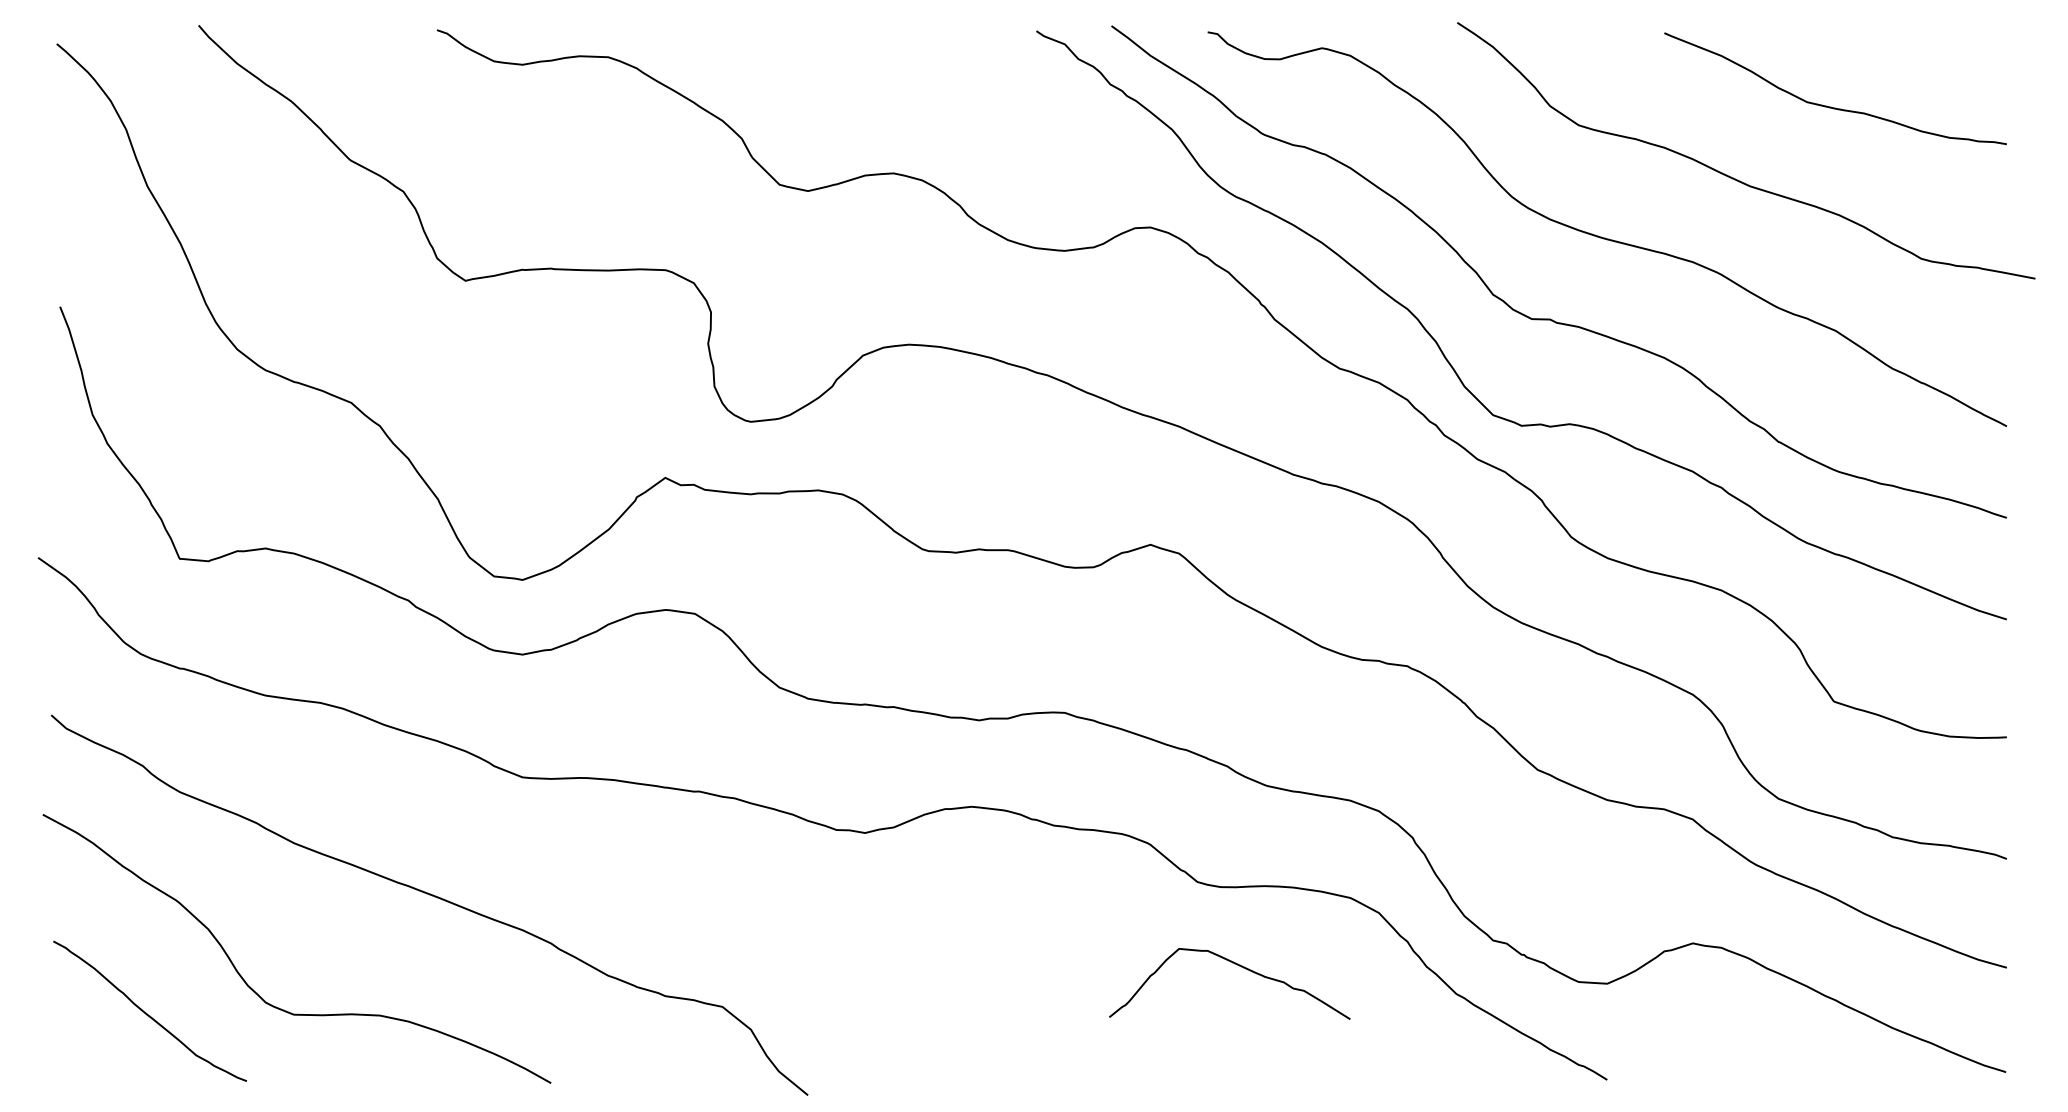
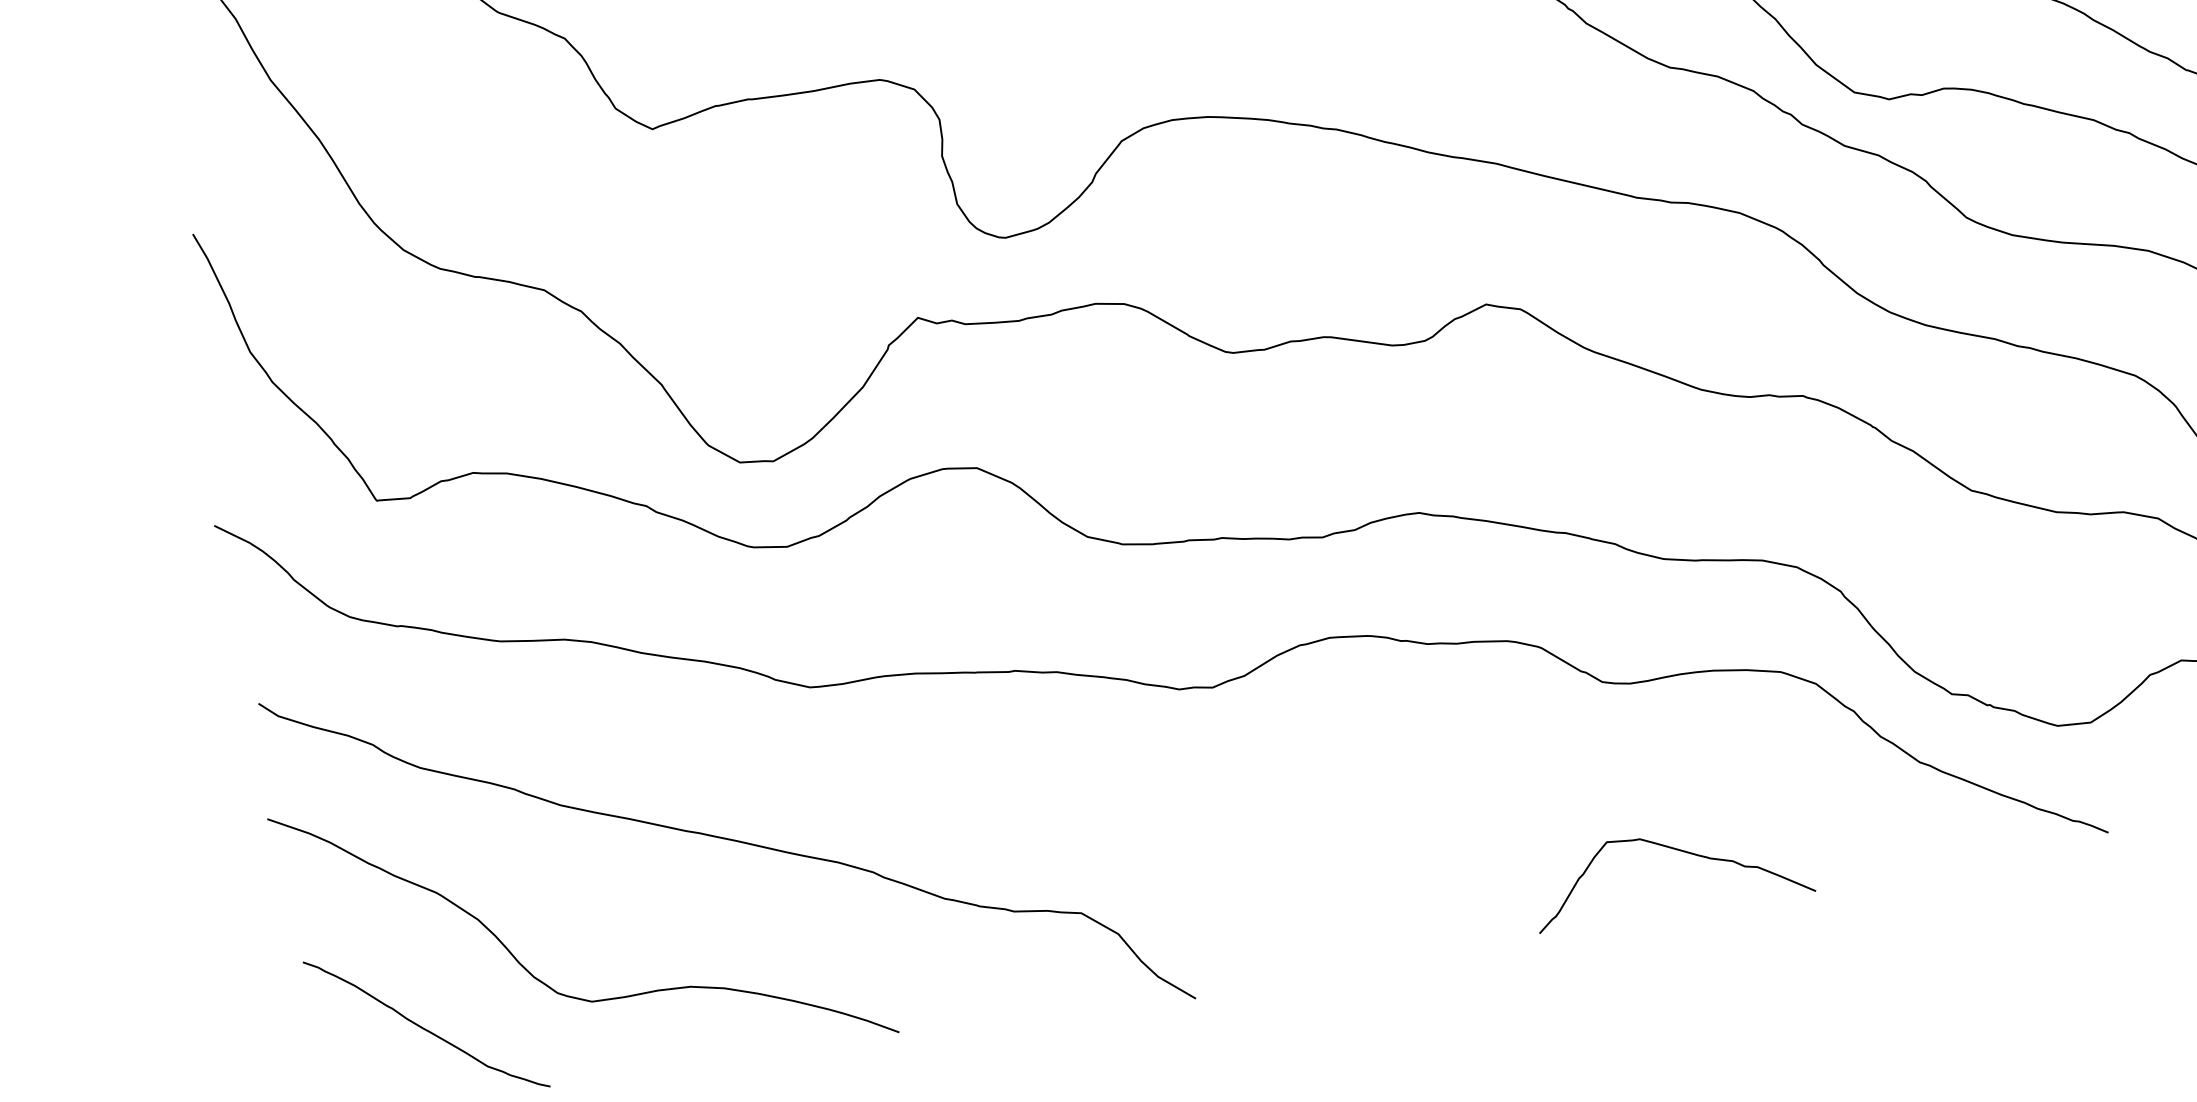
curve: (1234, 964) -> (1673, 849), moved

